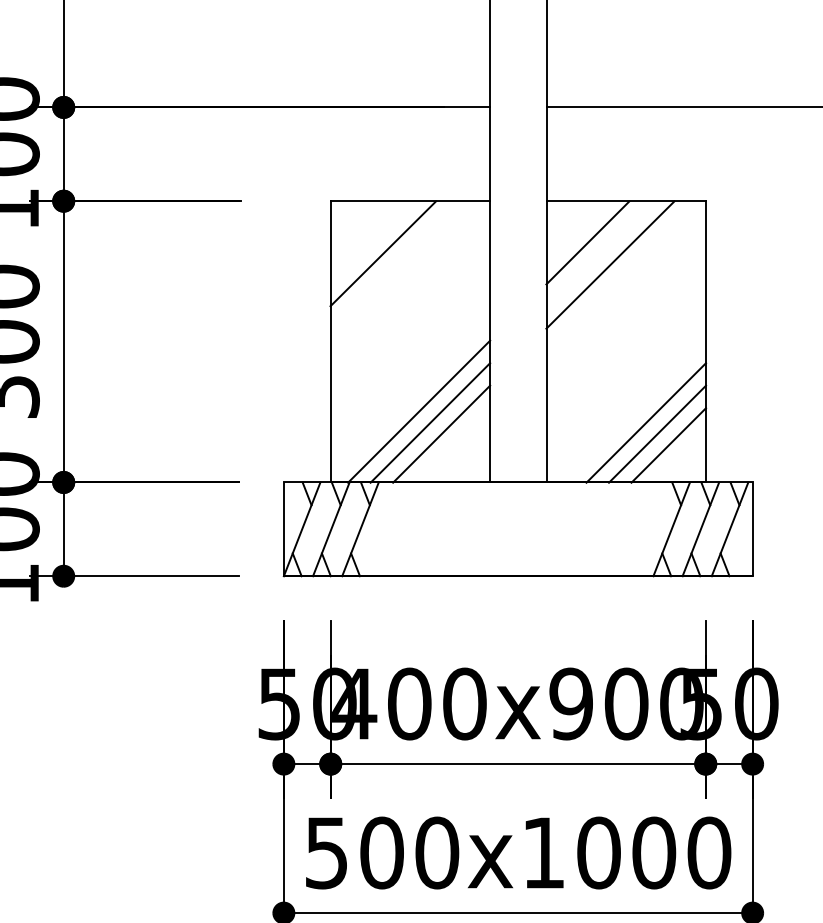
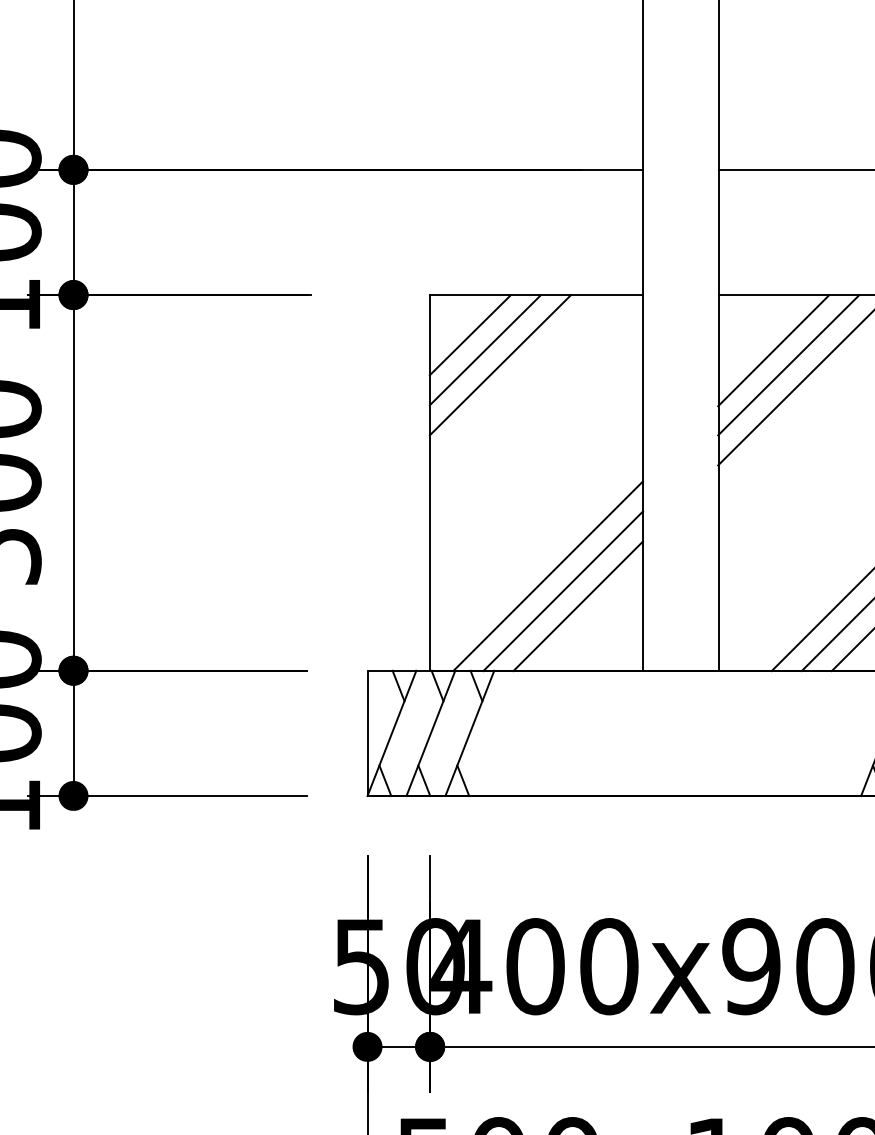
line: (360, 231) -> (469, 335), added
line: (371, 242) -> (484, 350), added
line: (598, 253) -> (787, 364), added

